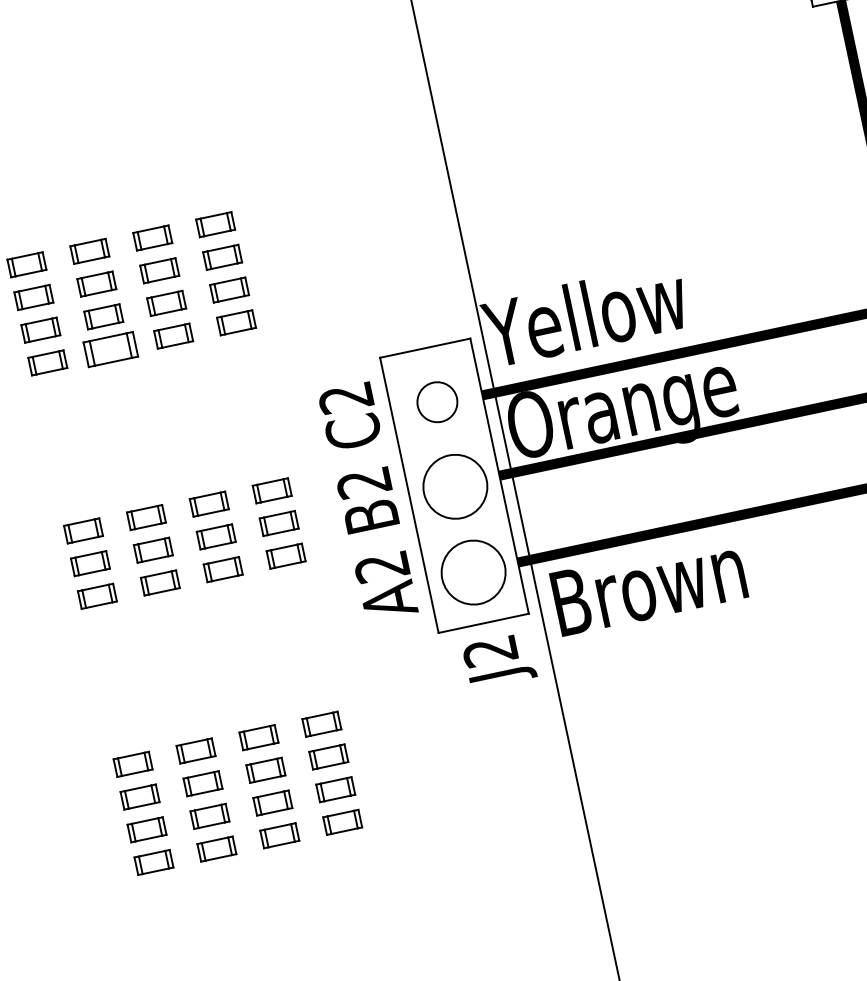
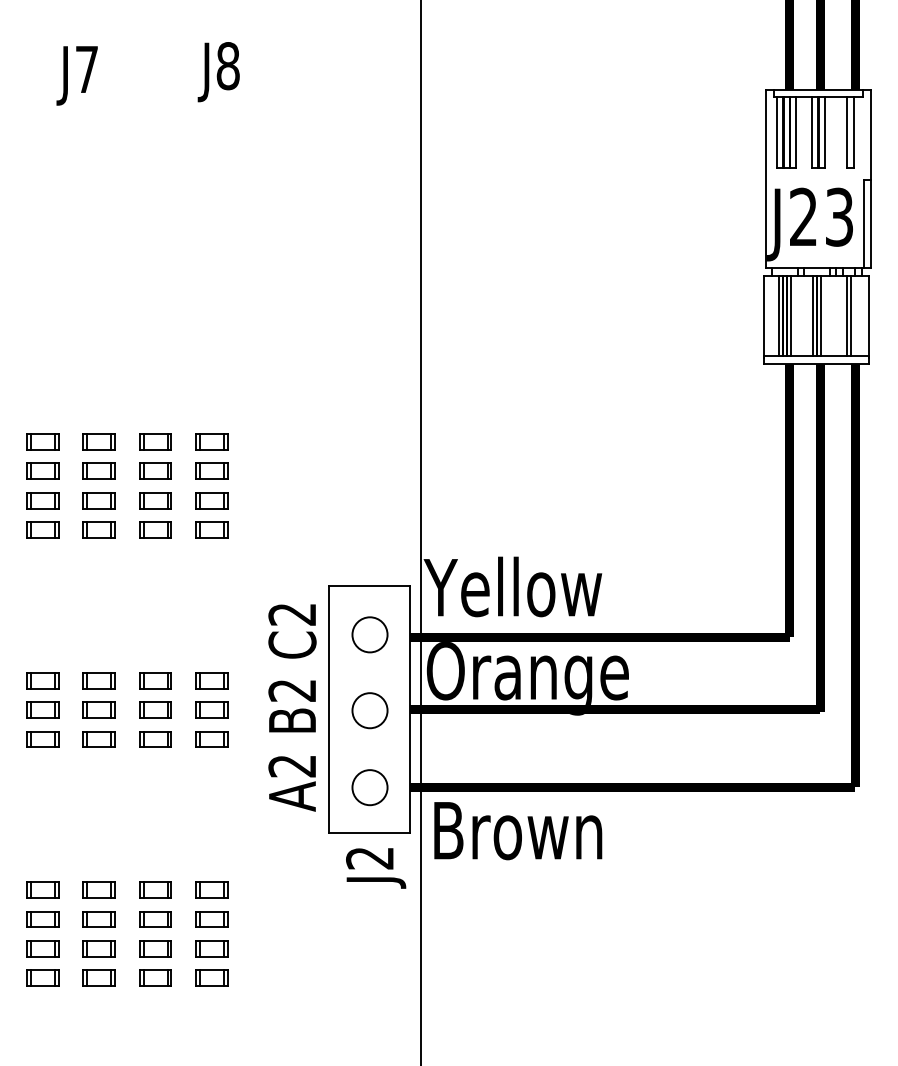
part: (109, 349) -> (98, 529), size x0.71
circle: (454, 486) -> (369, 710), size x0.62
circle: (473, 572) -> (369, 787), size x0.62

